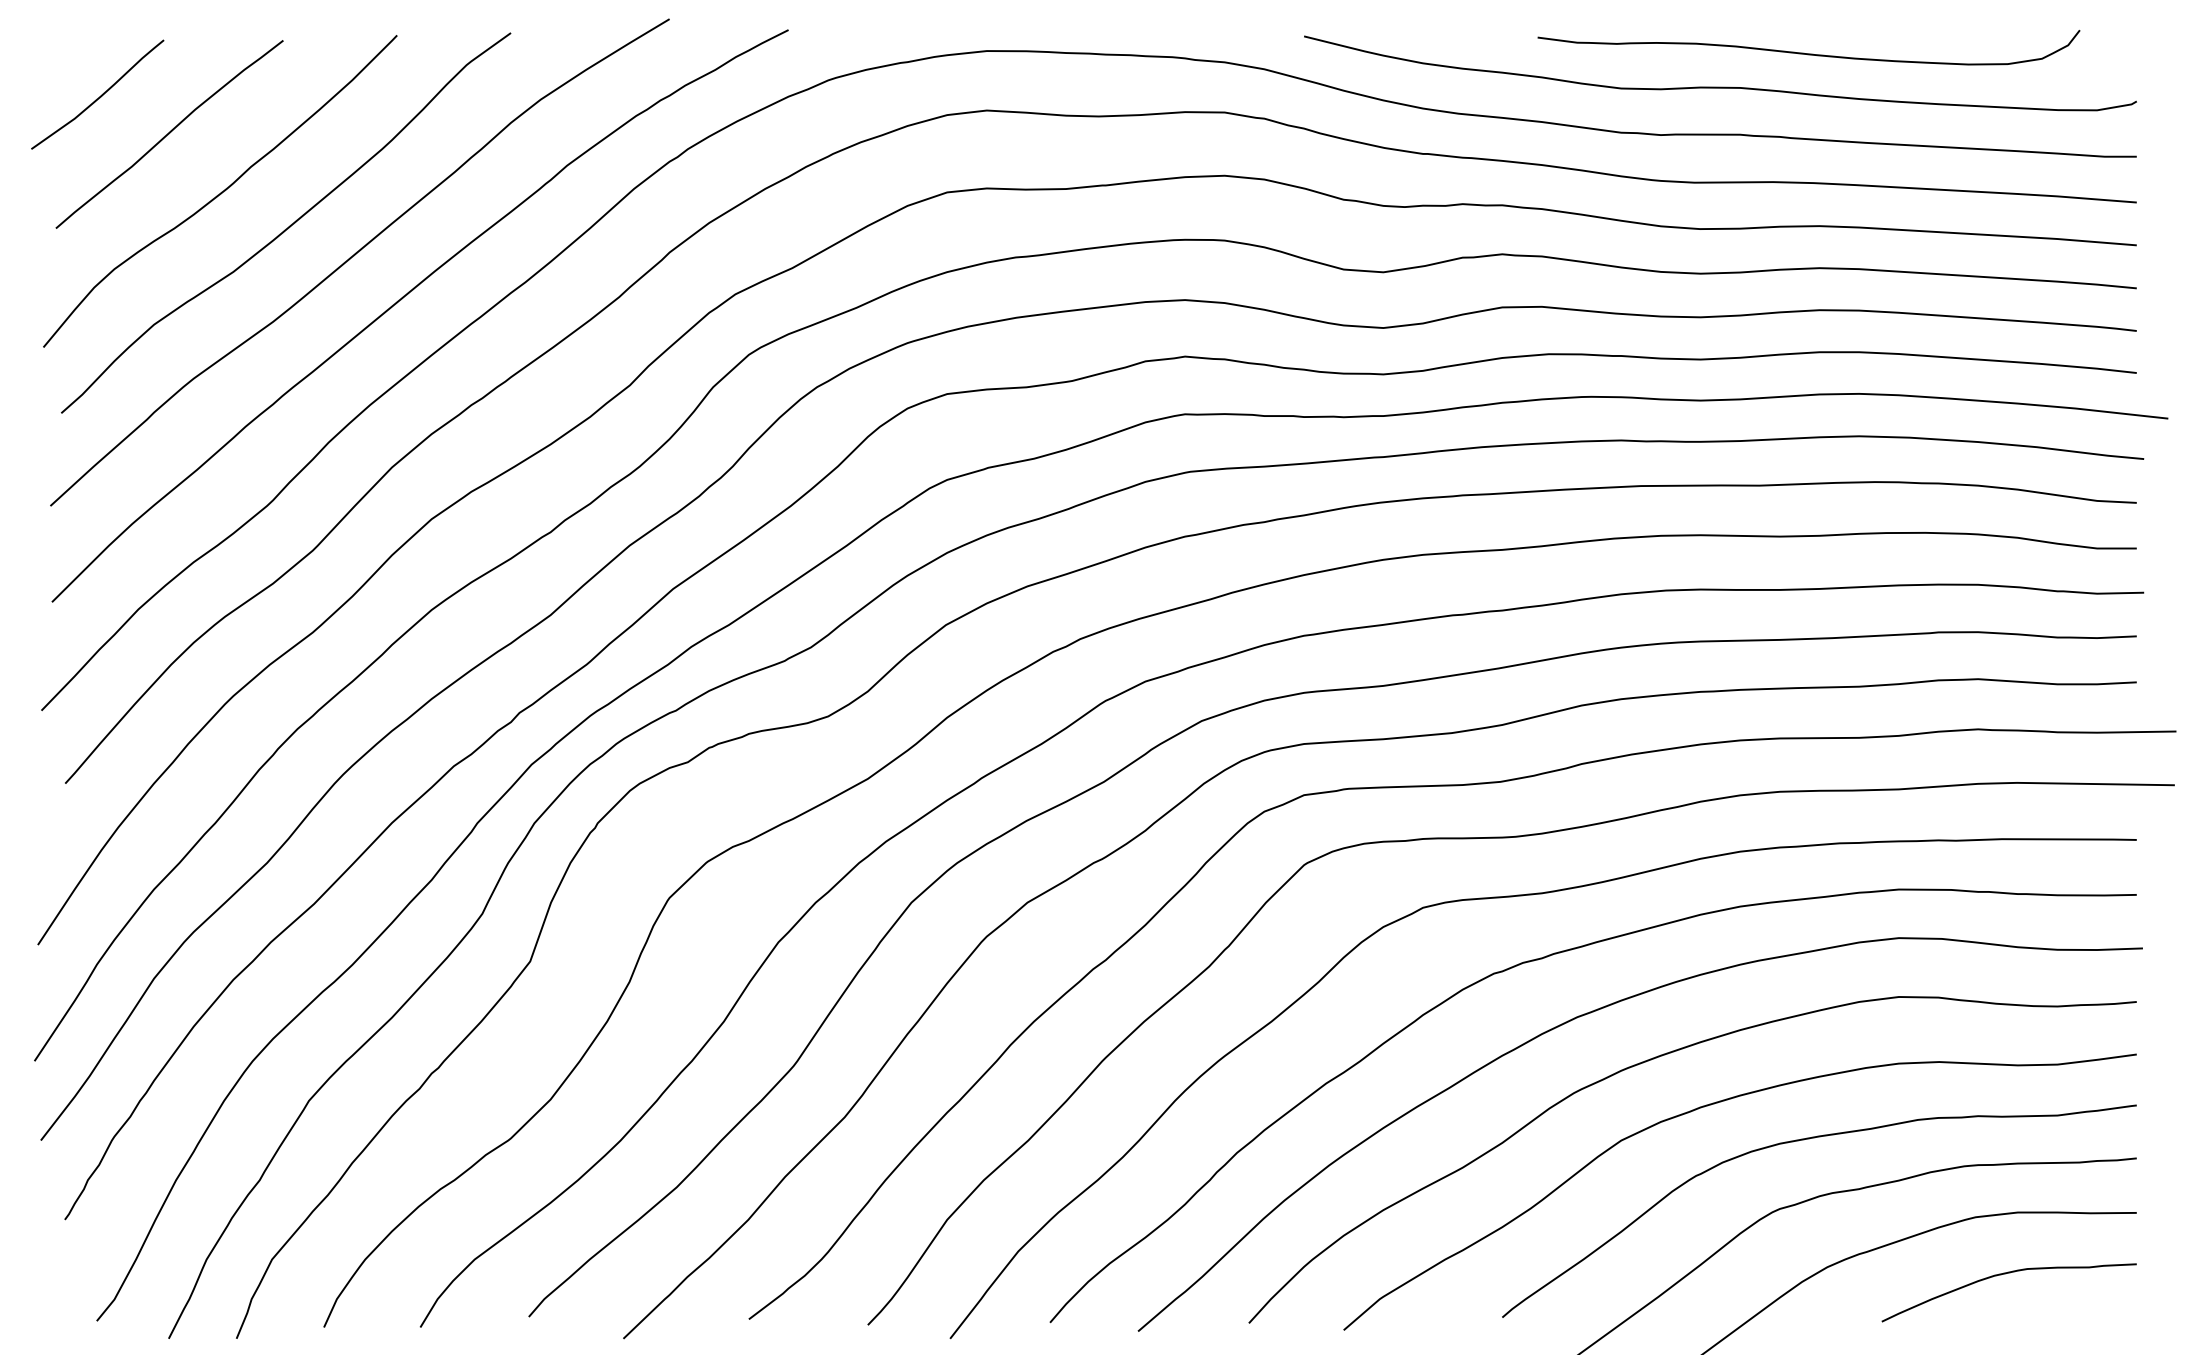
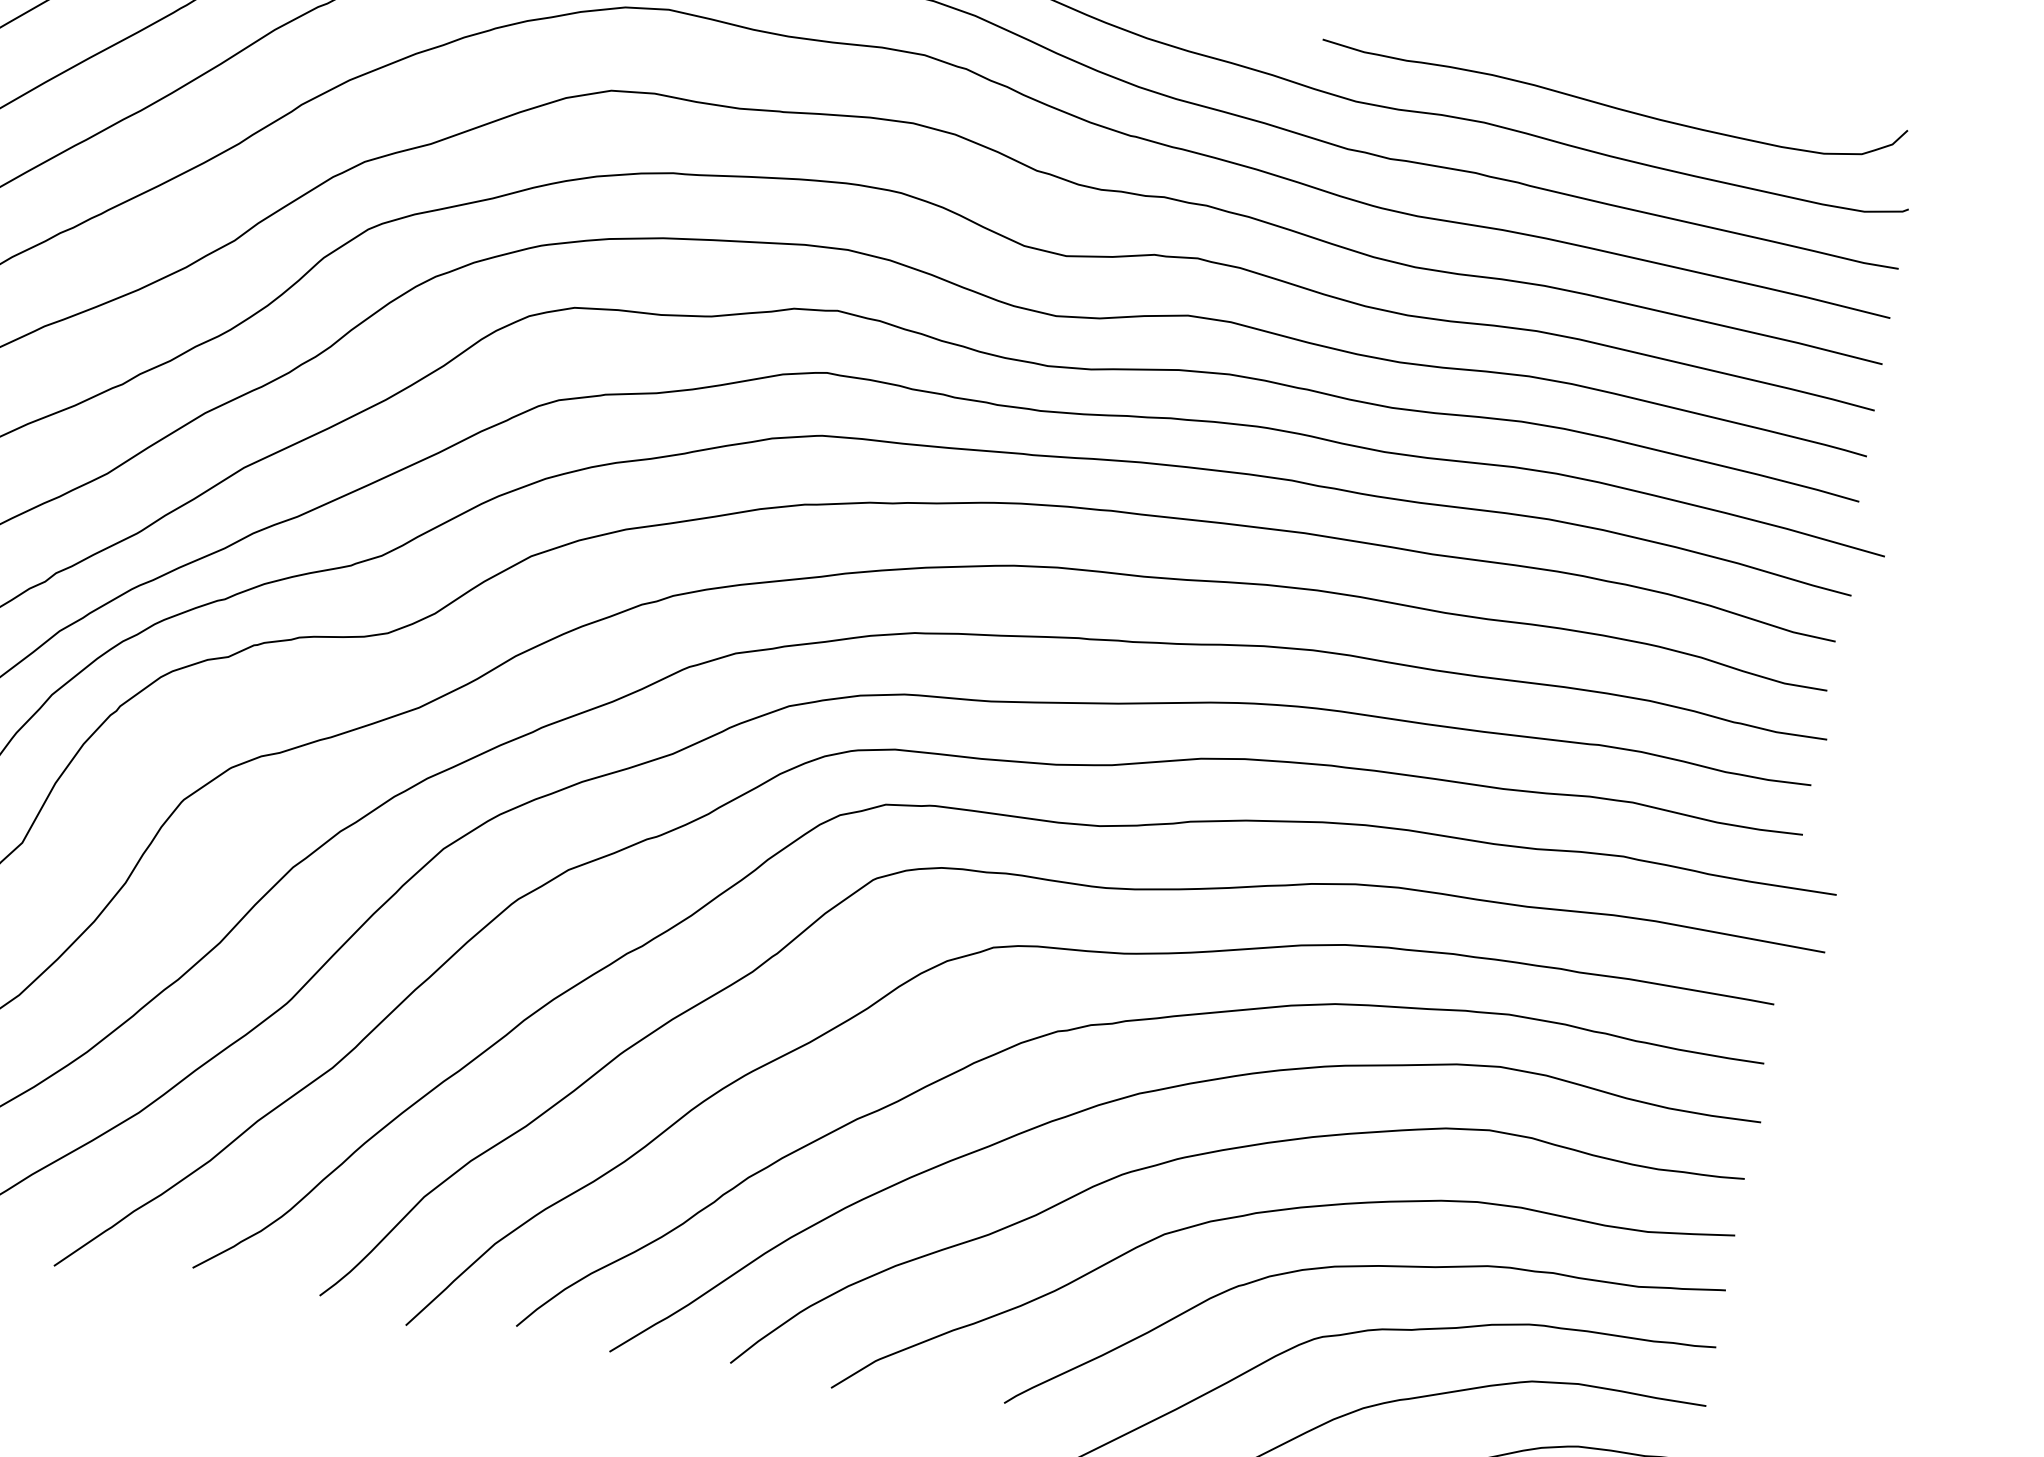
curve: (1808, 53) -> (1611, 105), moved

